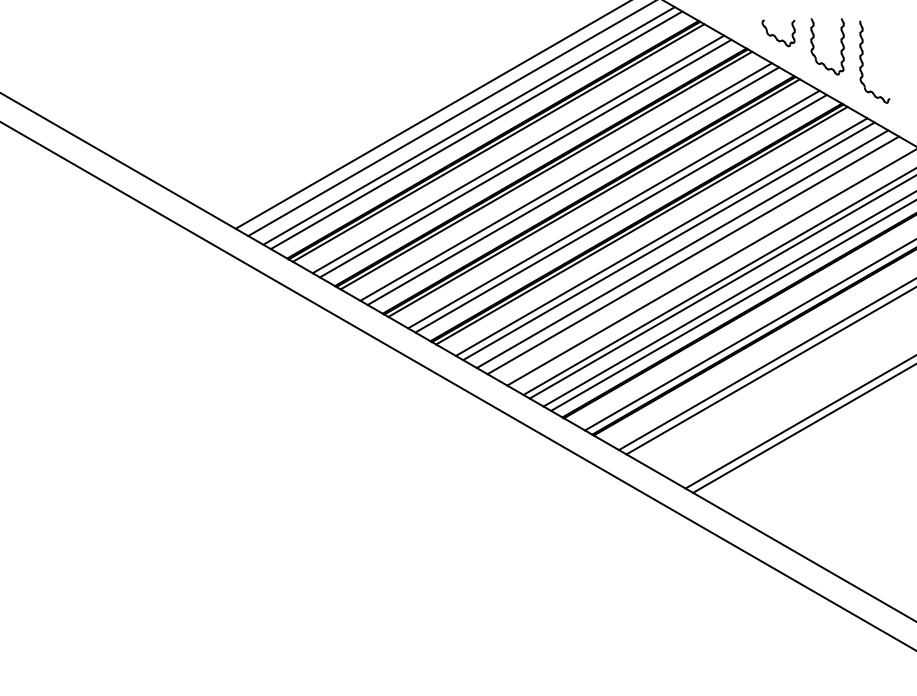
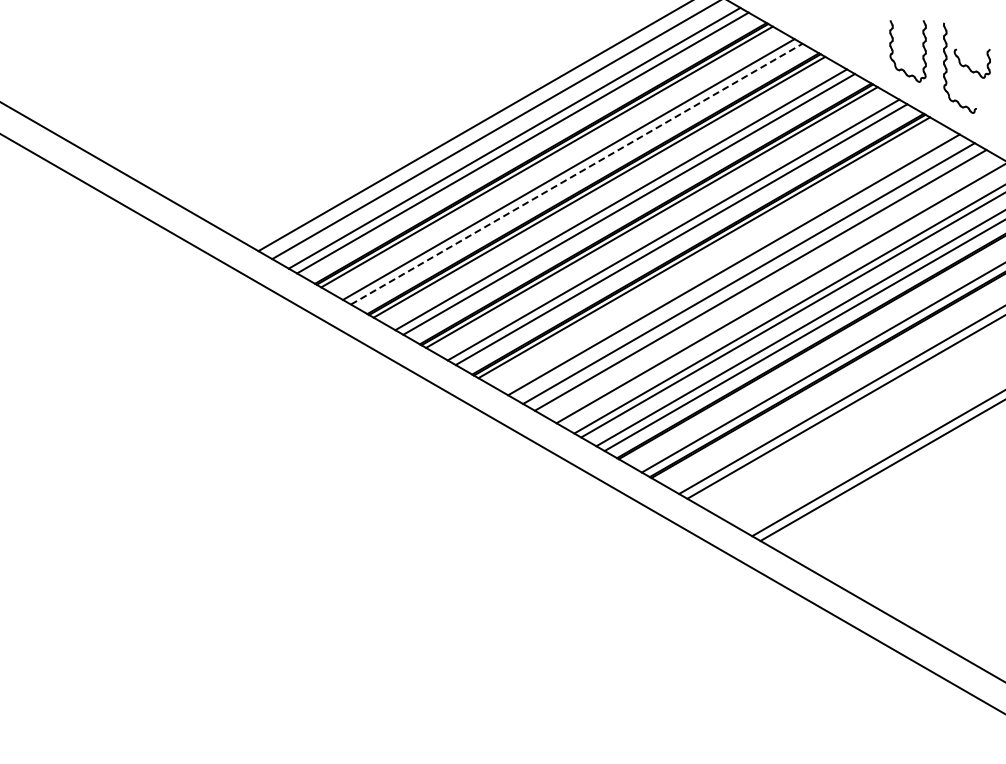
part: (777, 33) -> (971, 63), moved
line: (525, 158) -> (576, 174), solid -> dashed
line: (661, 236) -> (725, 259), removed

